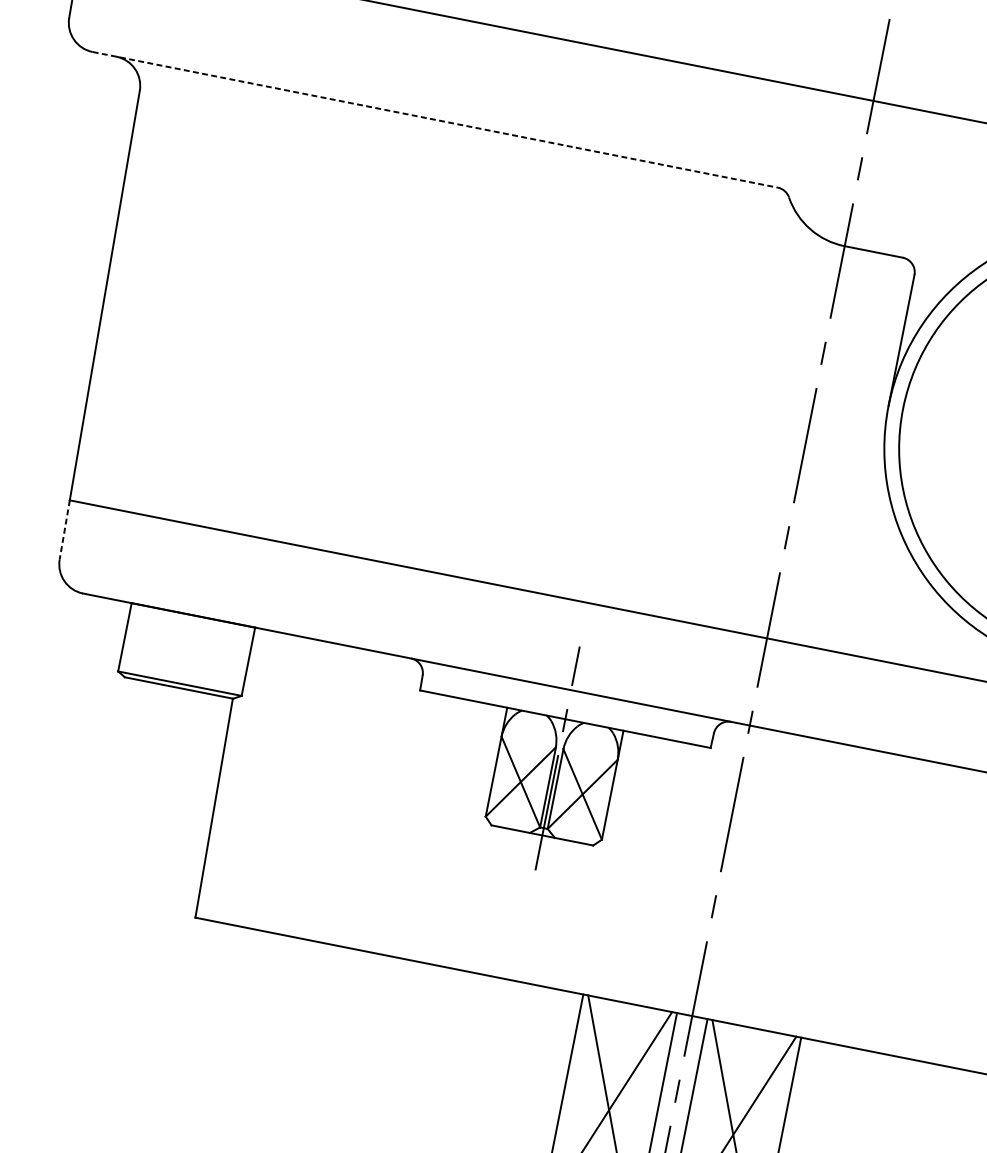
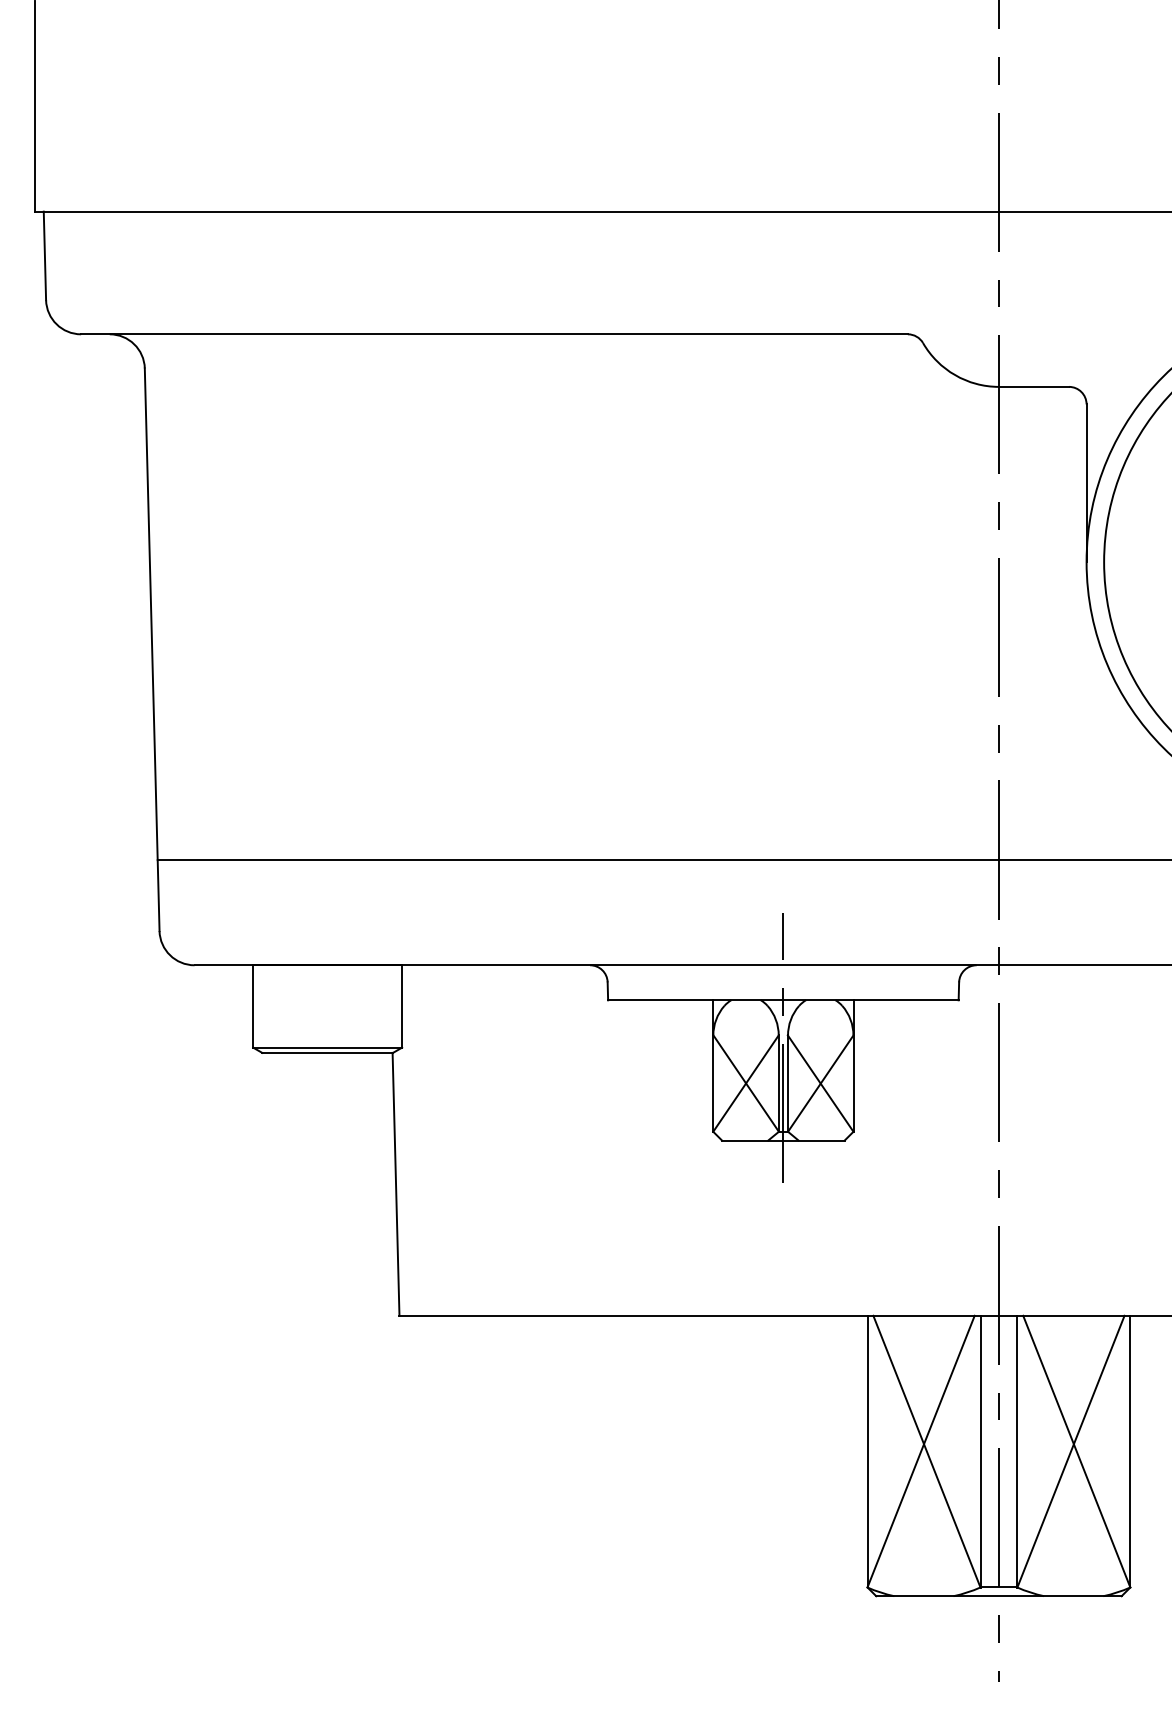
line: (436, 120) -> (495, 334), dashed -> solid
line: (64, 529) -> (158, 895), dashed -> solid

